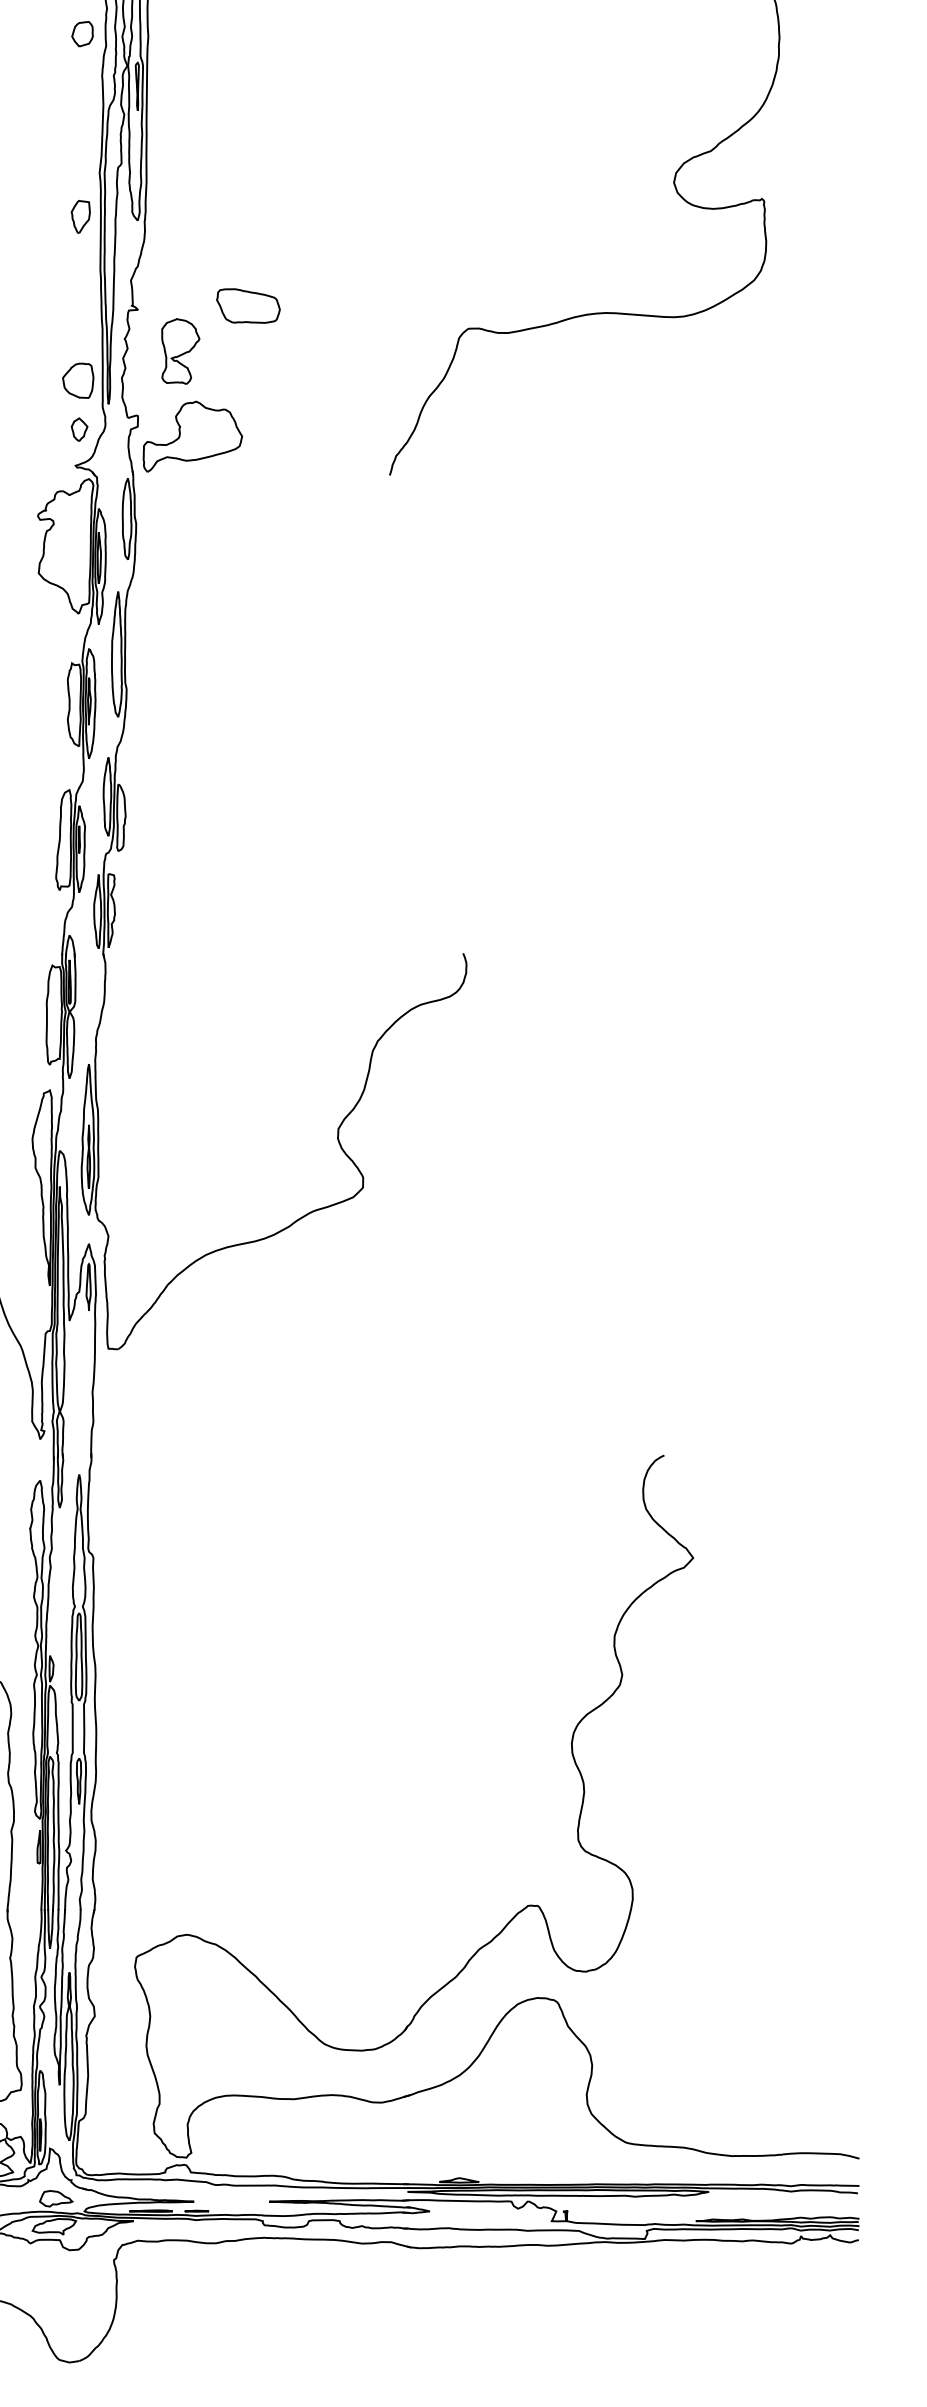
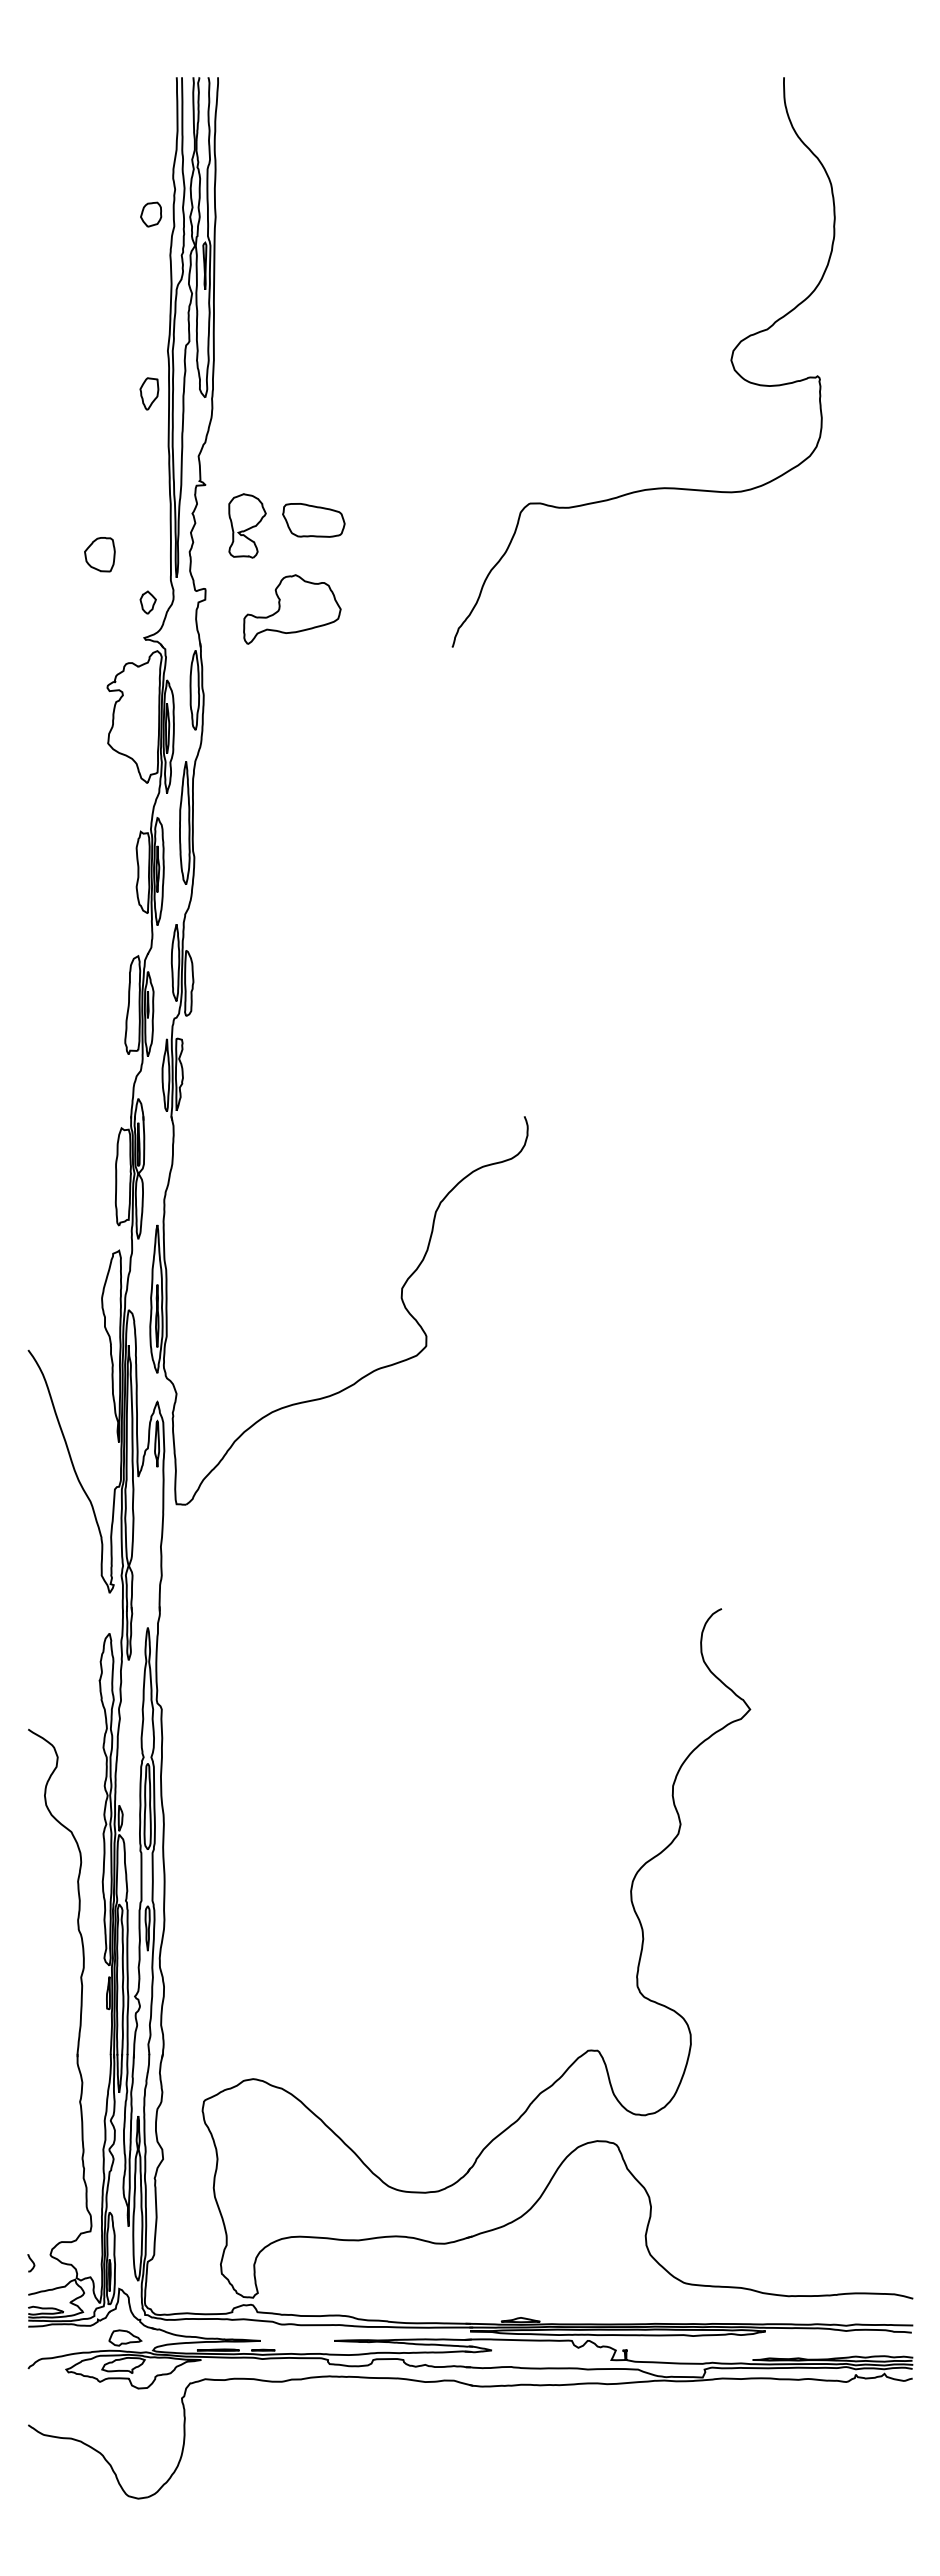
part: (248, 306) -> (313, 520), moved
part: (77, 380) -> (99, 554), moved
part: (193, 436) -> (292, 609), moved

